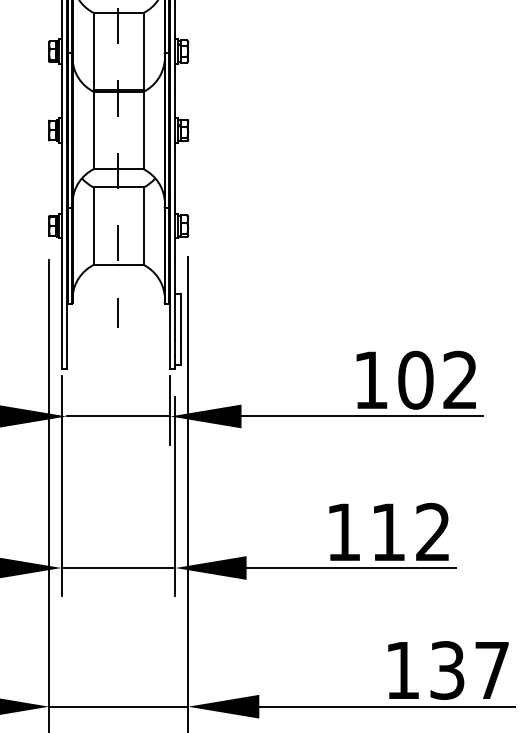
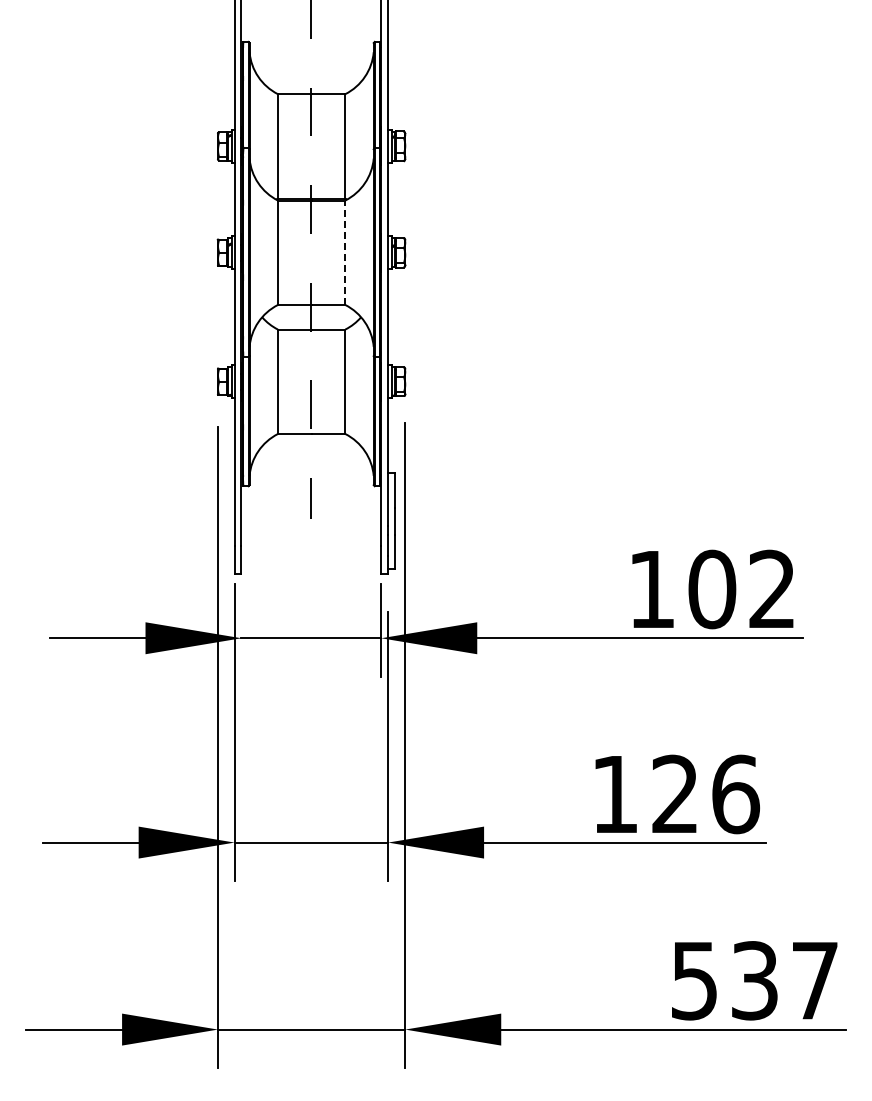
line: (143, 130) -> (345, 252), solid -> dashed
text: (411, 532) -> (706, 794), 112 -> 126
text: (402, 671) -> (694, 981), 137 -> 537

